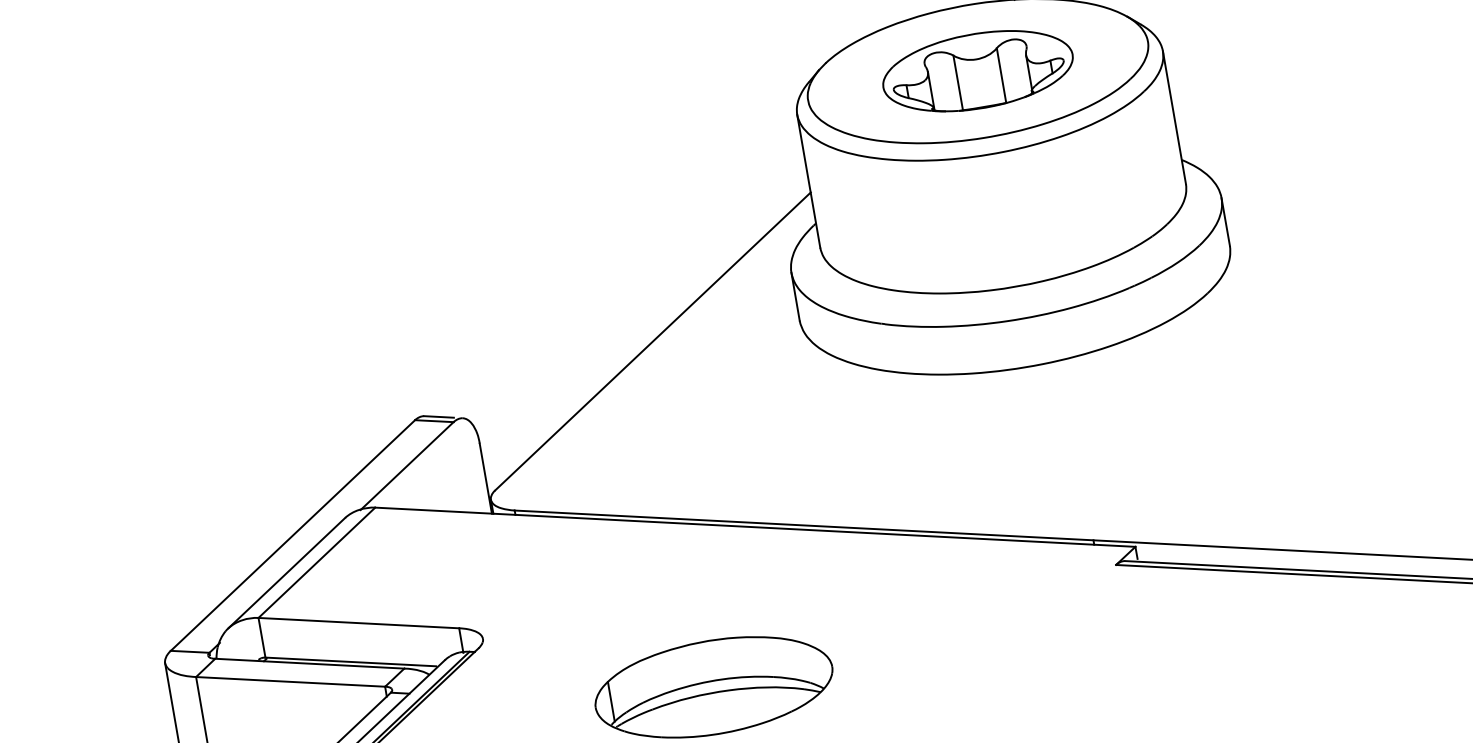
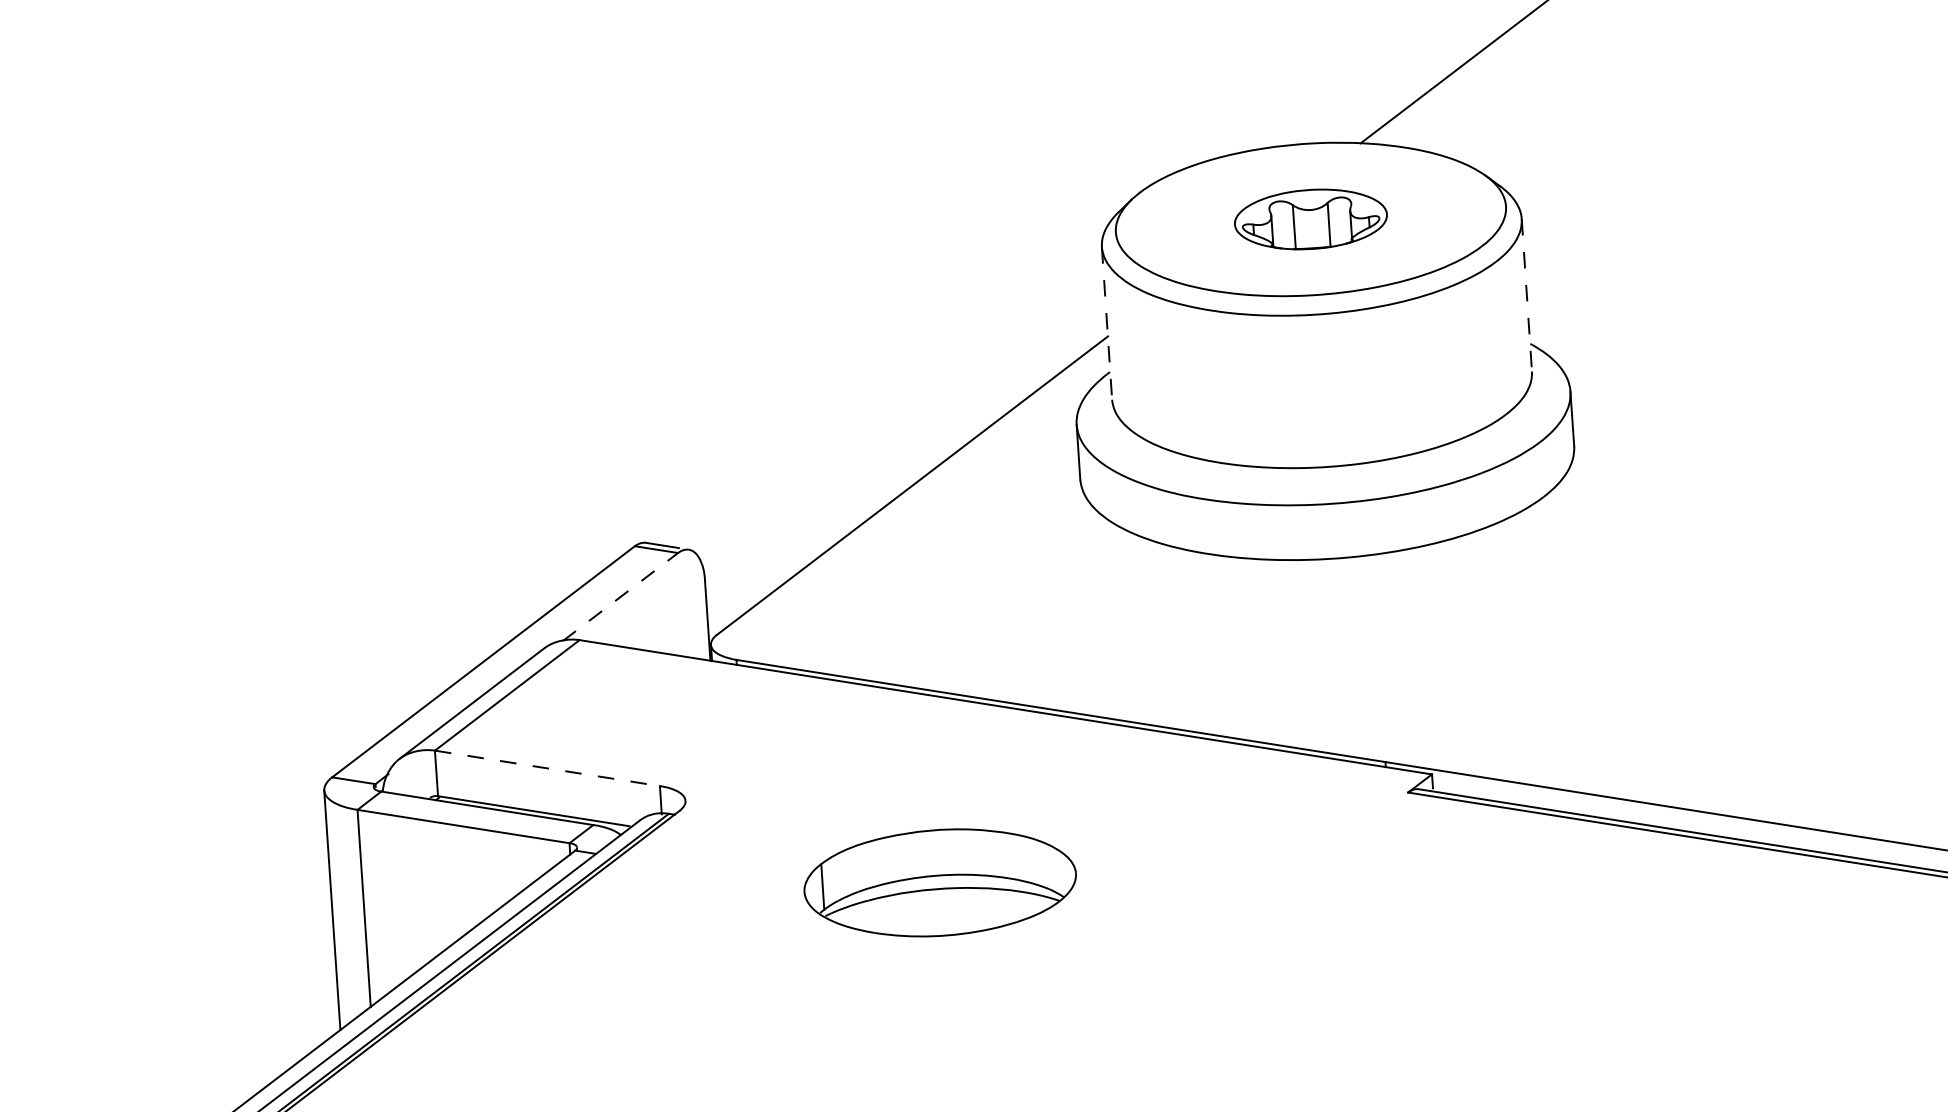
part: (977, 71) -> (1310, 219), size x0.7
line: (1174, 118) -> (1526, 295), solid -> dashed
line: (809, 181) -> (1107, 323), solid -> dashed
line: (407, 466) -> (620, 597), solid -> dashed
line: (358, 623) -> (547, 768), solid -> dashed

